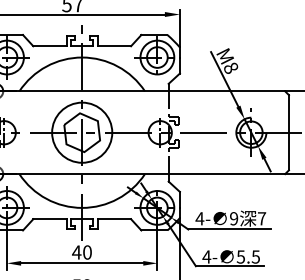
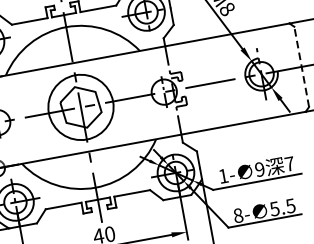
line: (288, 132) -> (301, 66), solid -> dashed
text: (199, 218) -> (223, 176), 4- -> 1-
text: (206, 256) -> (237, 215), 4- -> 8-

